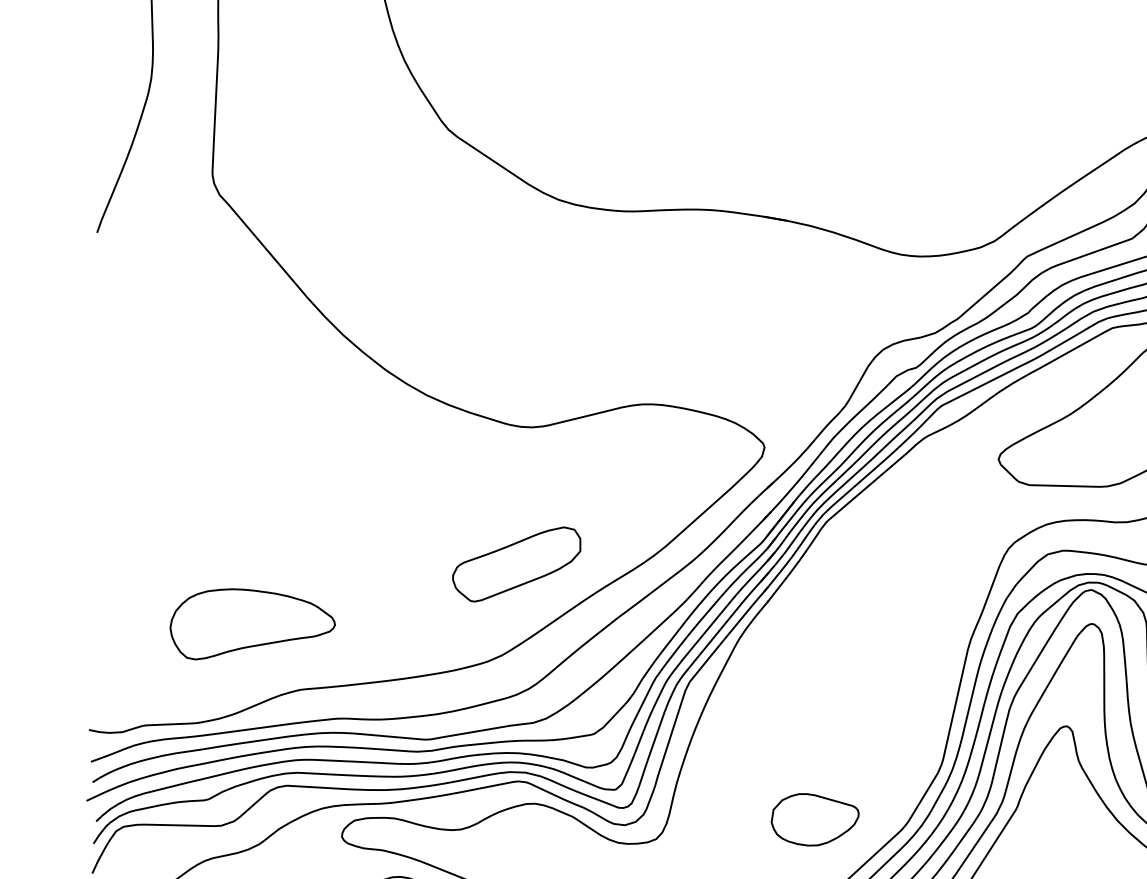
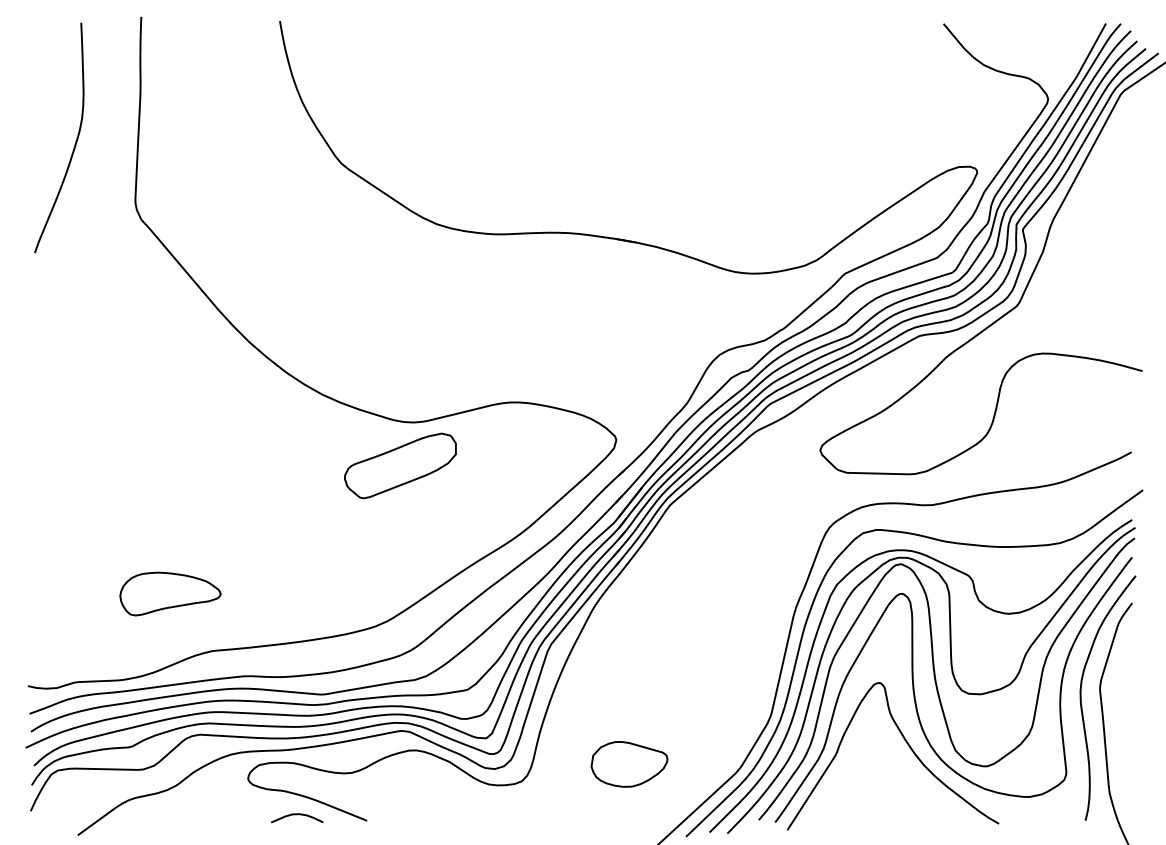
part: (516, 563) -> (400, 465), moved
part: (252, 623) -> (170, 593), size x0.7
part: (815, 819) -> (629, 764), moved

